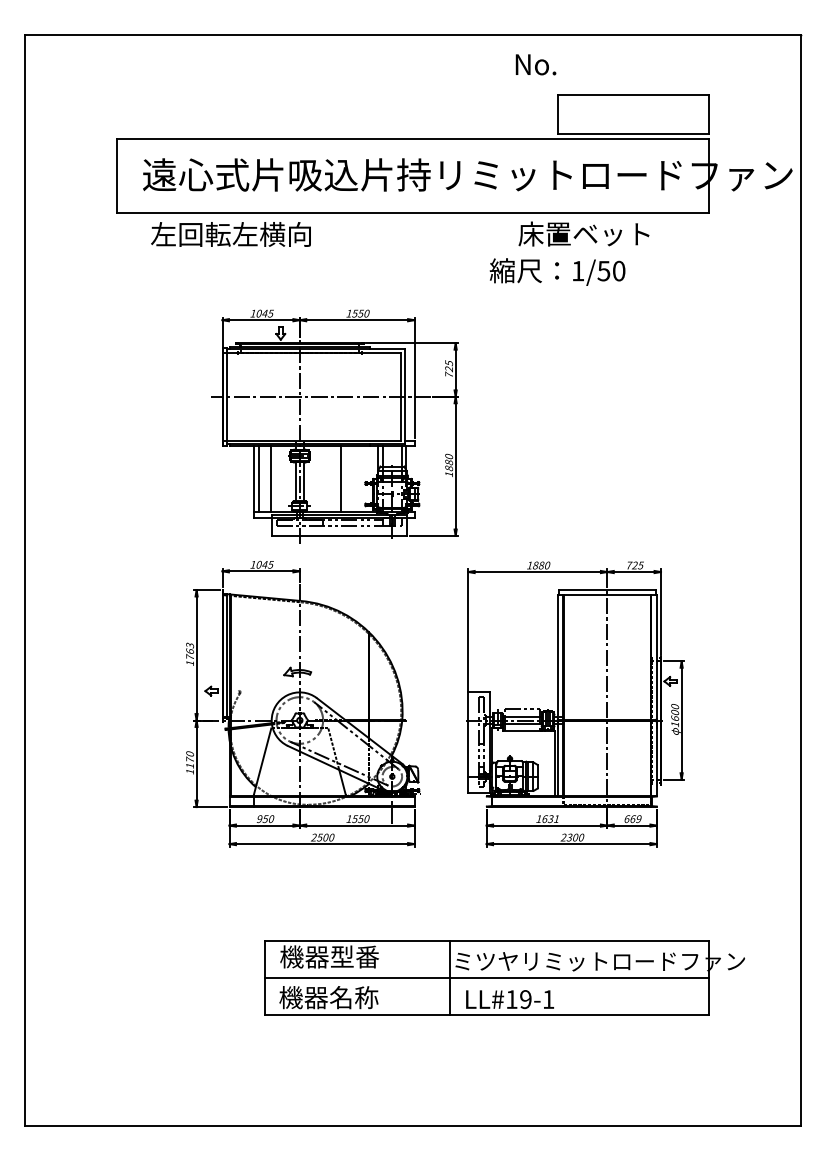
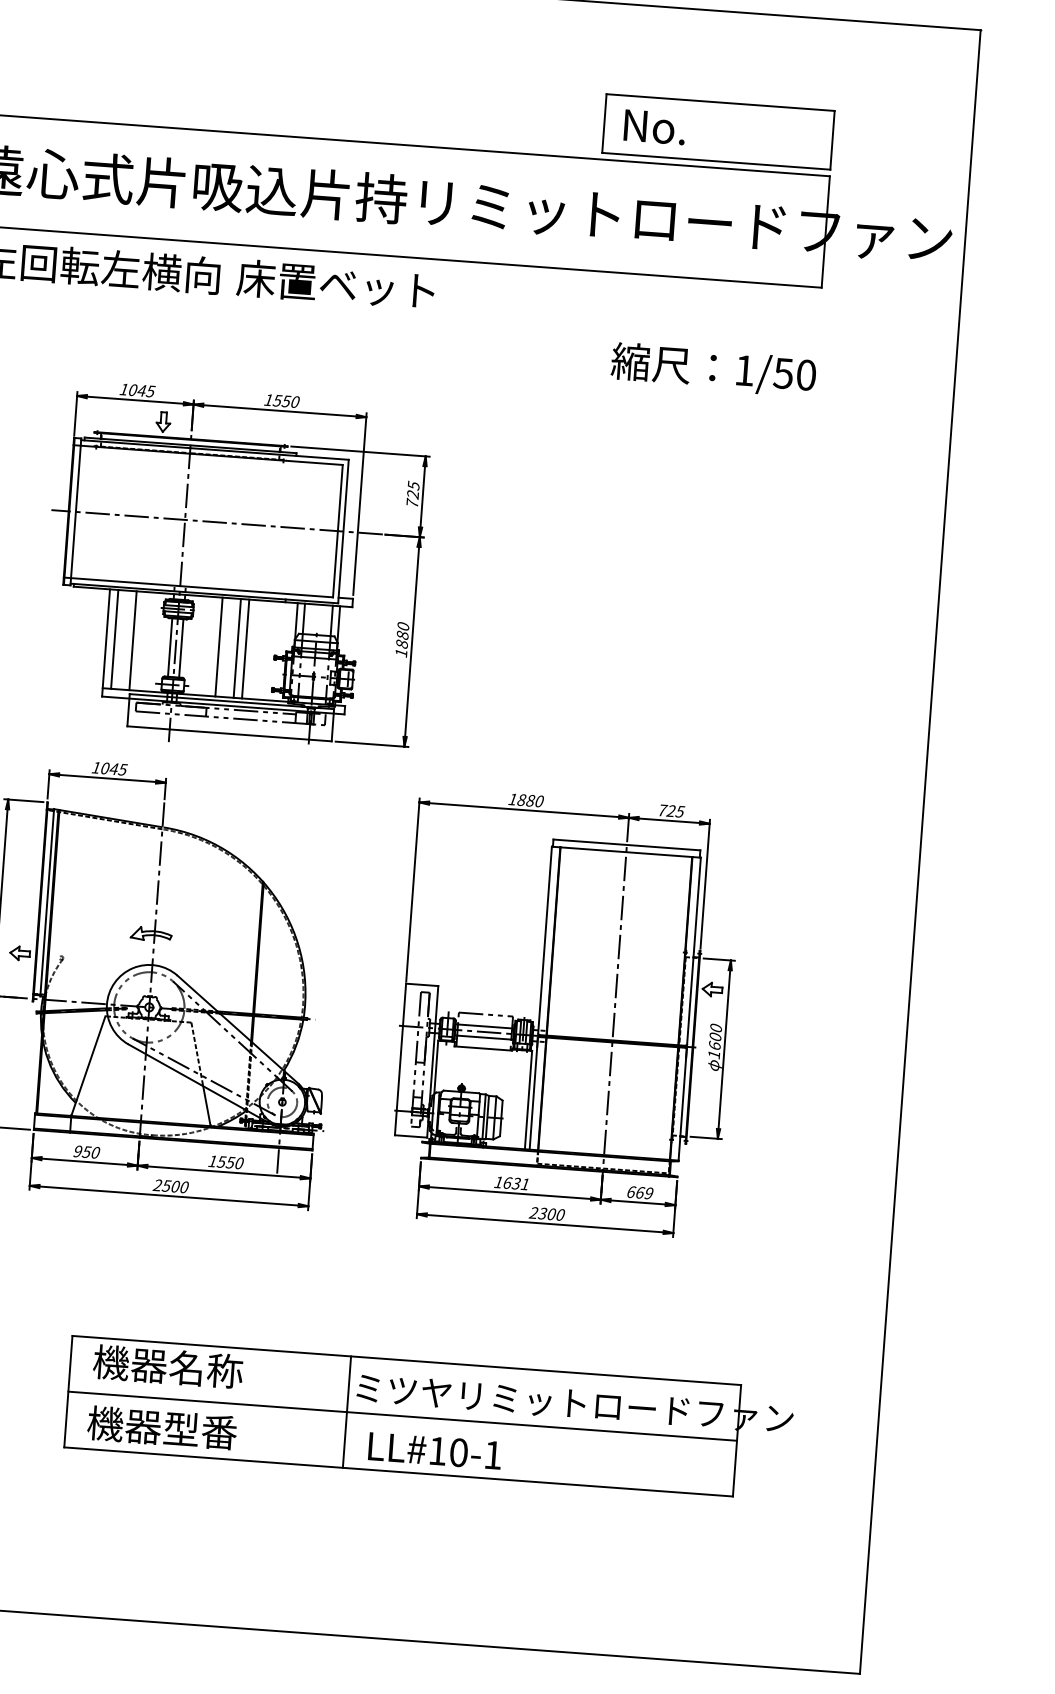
text: (535, 64) -> (654, 126), moved
text: (583, 233) -> (335, 283), moved
text: (557, 271) -> (713, 368), moved
line: (328, 478) -> (219, 646), added
line: (346, 478) -> (246, 648), added
text: (354, 956) -> (205, 1368), 機器型番 -> 機器名称
text: (354, 997) -> (201, 1430), 機器名称 -> 機器型番
text: (525, 999) -> (458, 1452), LL#19-1 -> LL#10-1

